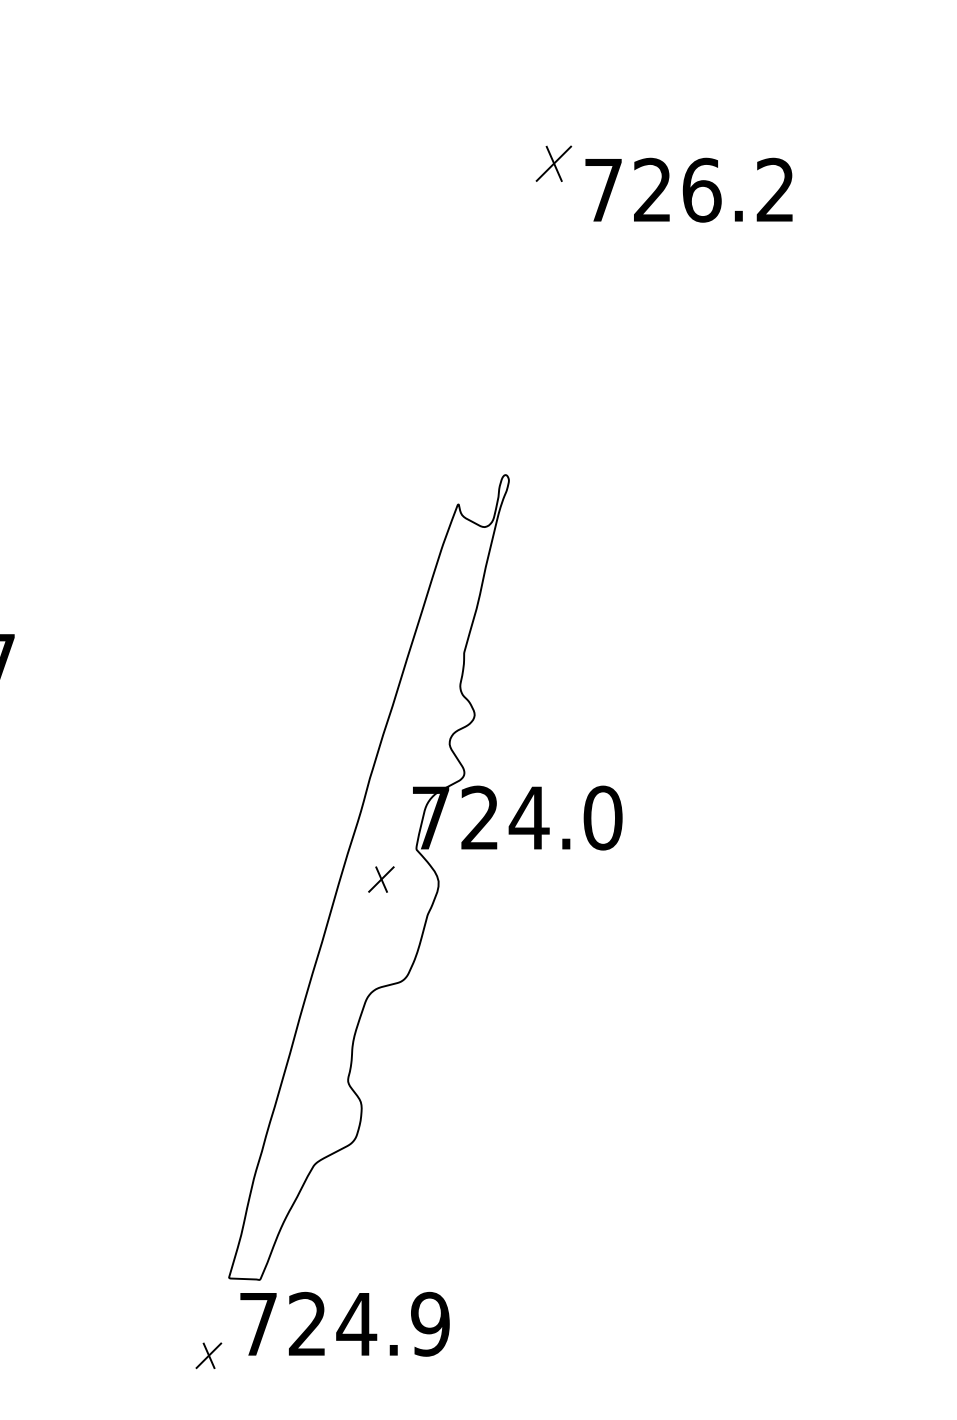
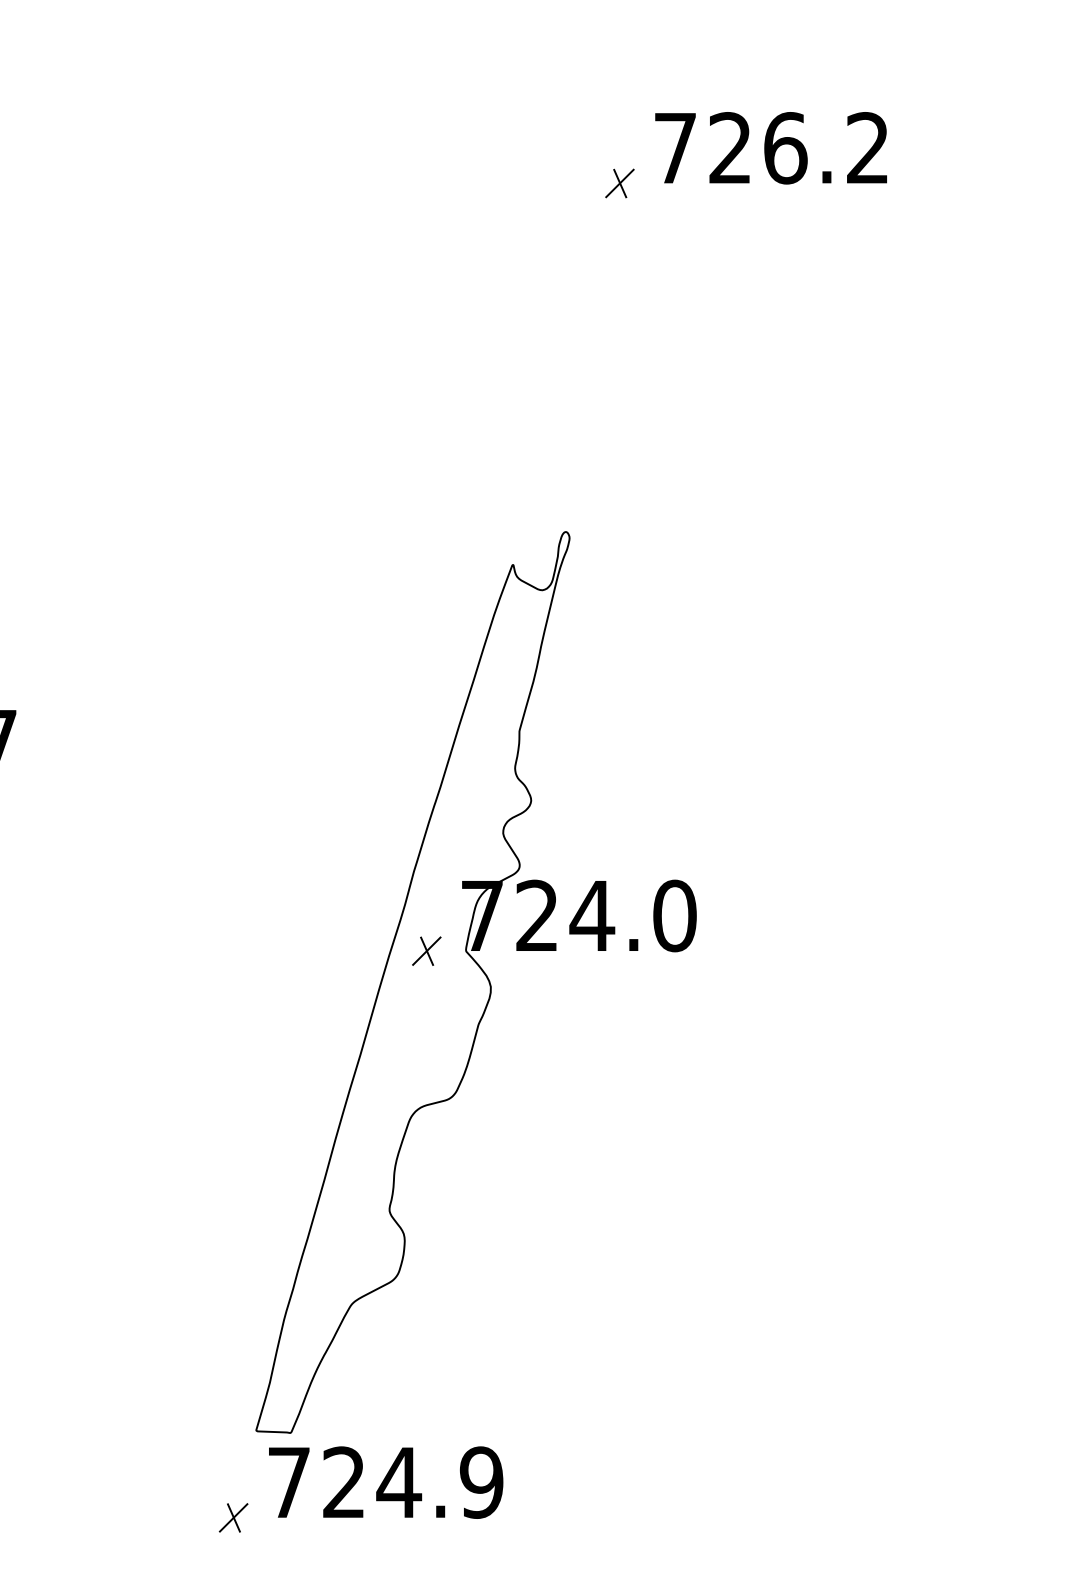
part: (553, 163) -> (619, 183), size x0.71
text: (688, 189) -> (770, 147), moved
part: (381, 879) -> (426, 951), moved

